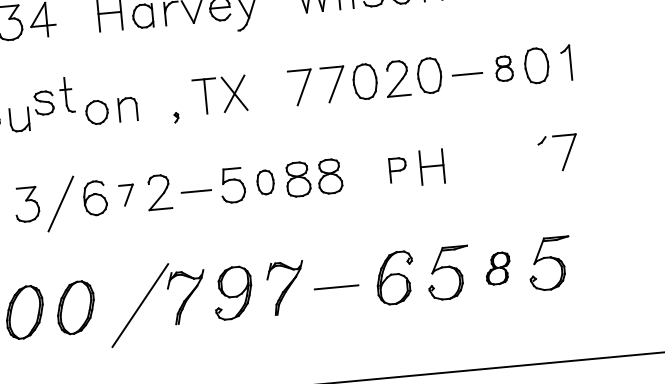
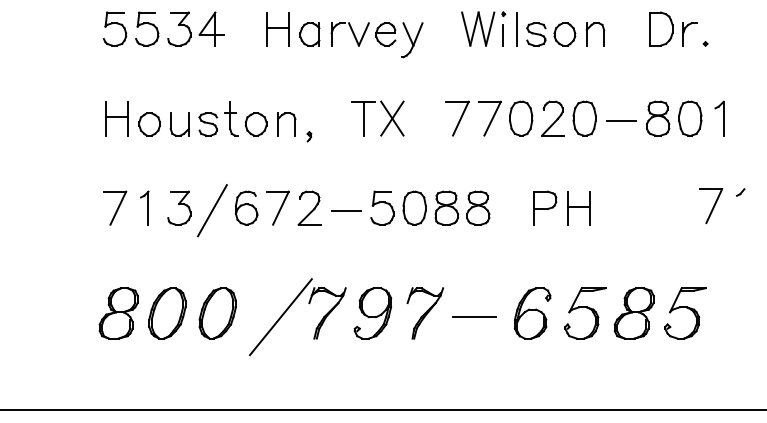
part: (504, 68) -> (658, 118), size x1.43
part: (53, 96) -> (218, 118), moved
part: (176, 117) -> (309, 136), moved
part: (541, 140) -> (740, 192), moved
part: (398, 169) -> (545, 207), size x1.43
part: (265, 181) -> (414, 207), size x1.43
part: (126, 194) -> (277, 207), size x1.67
part: (497, 268) -> (633, 313), size x1.67

